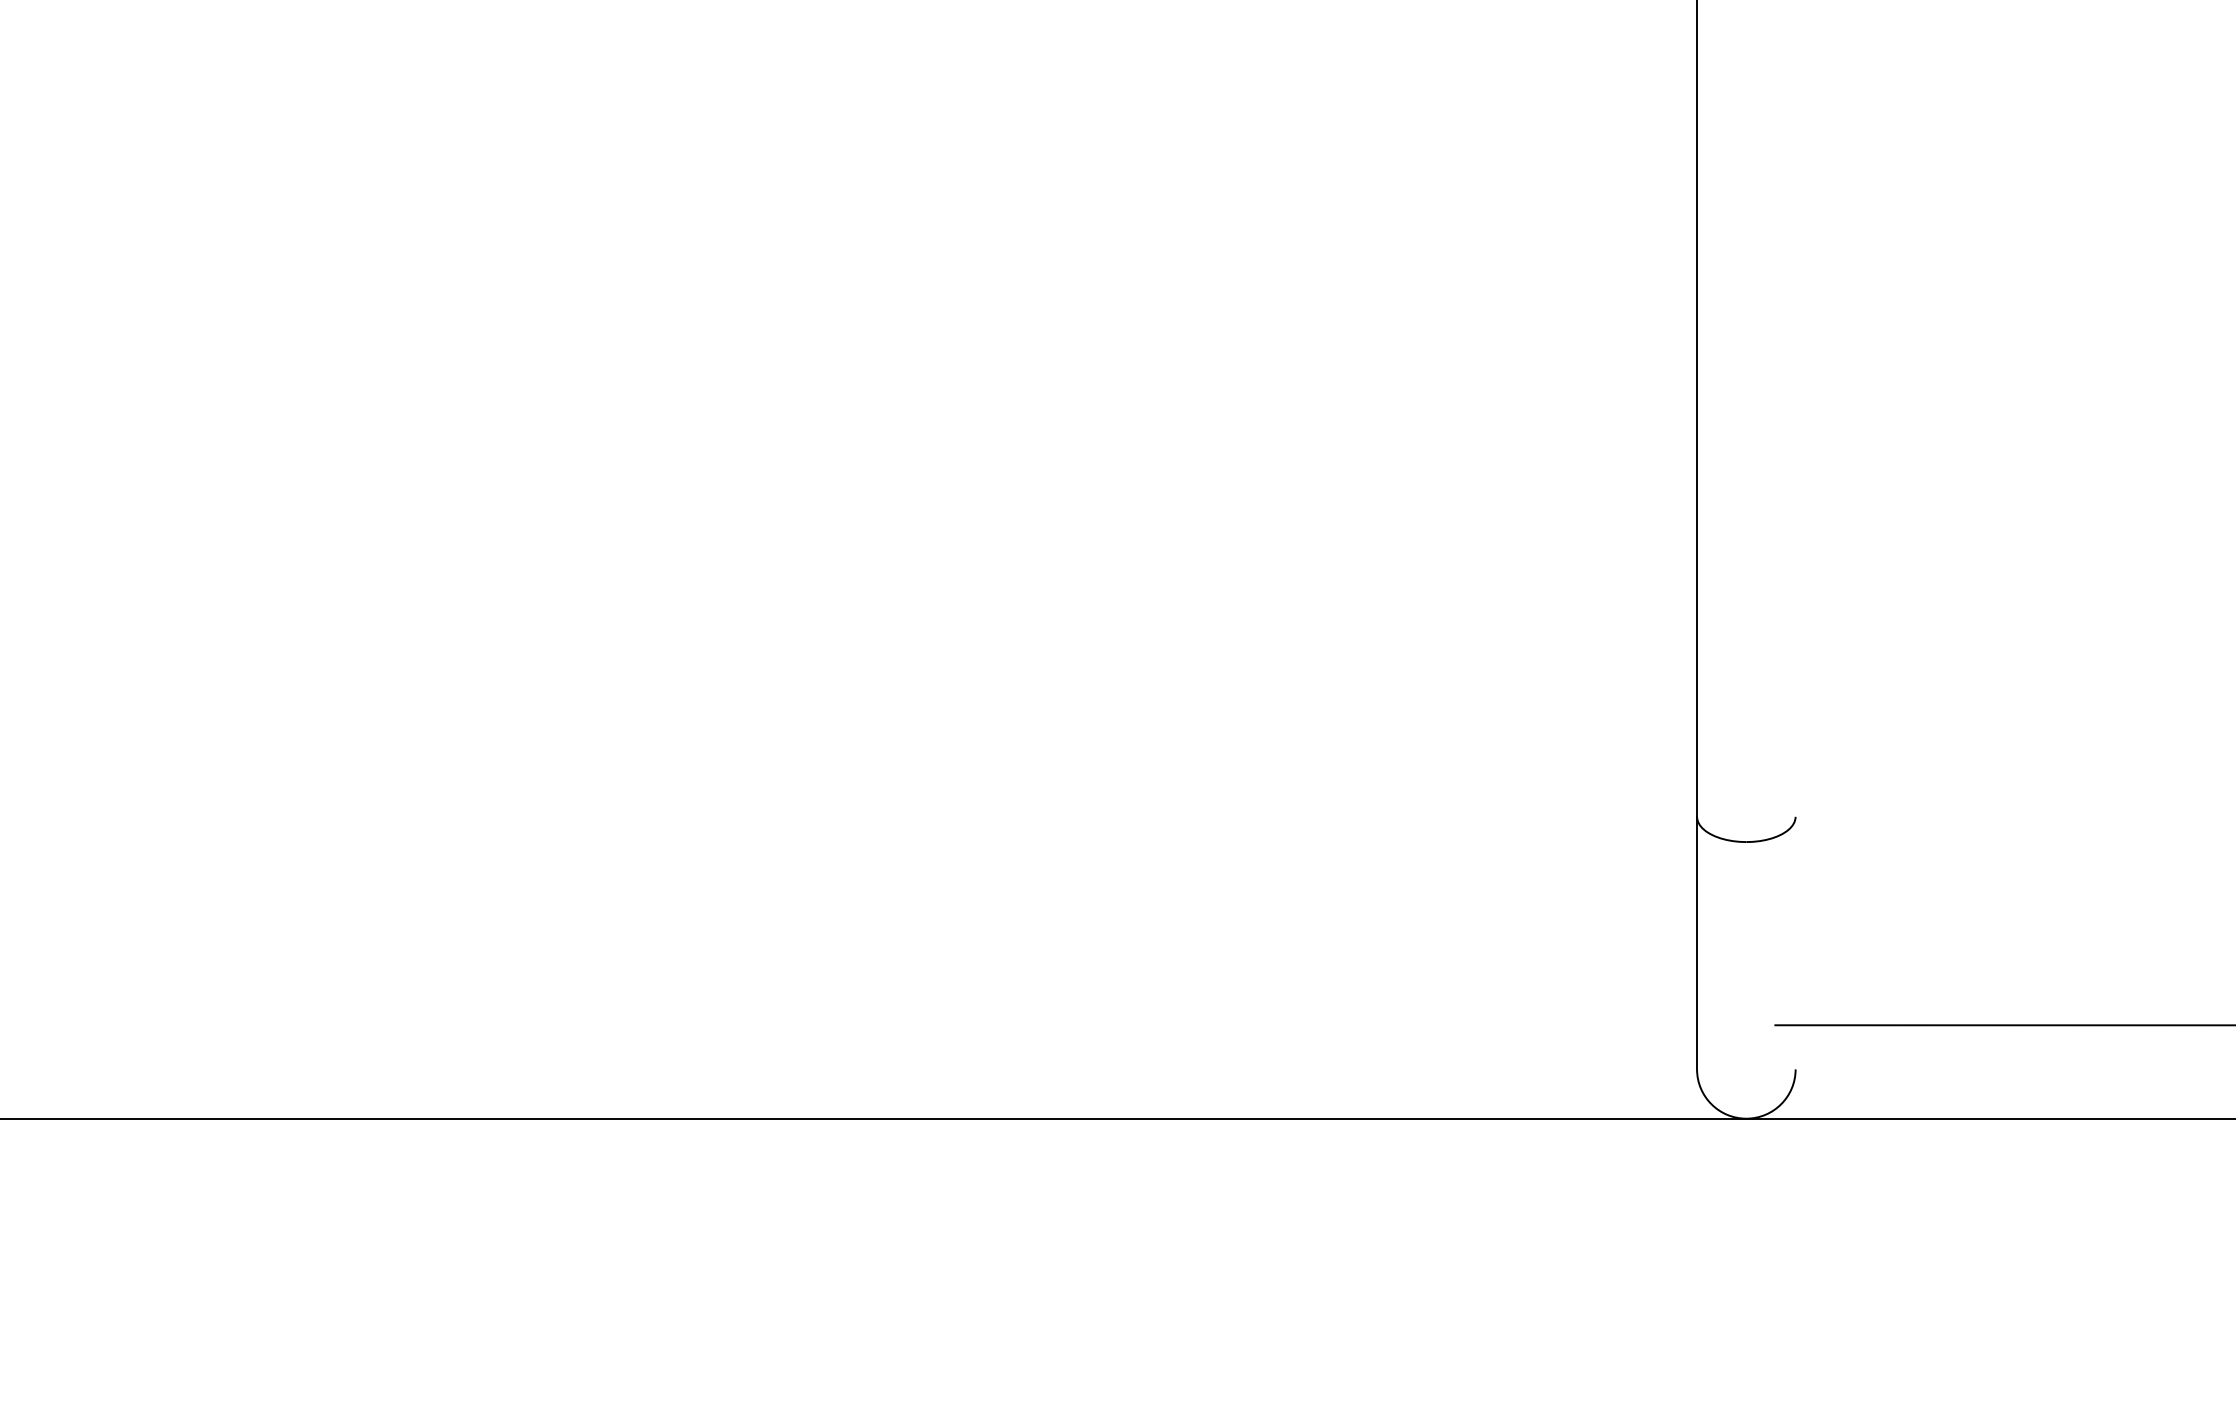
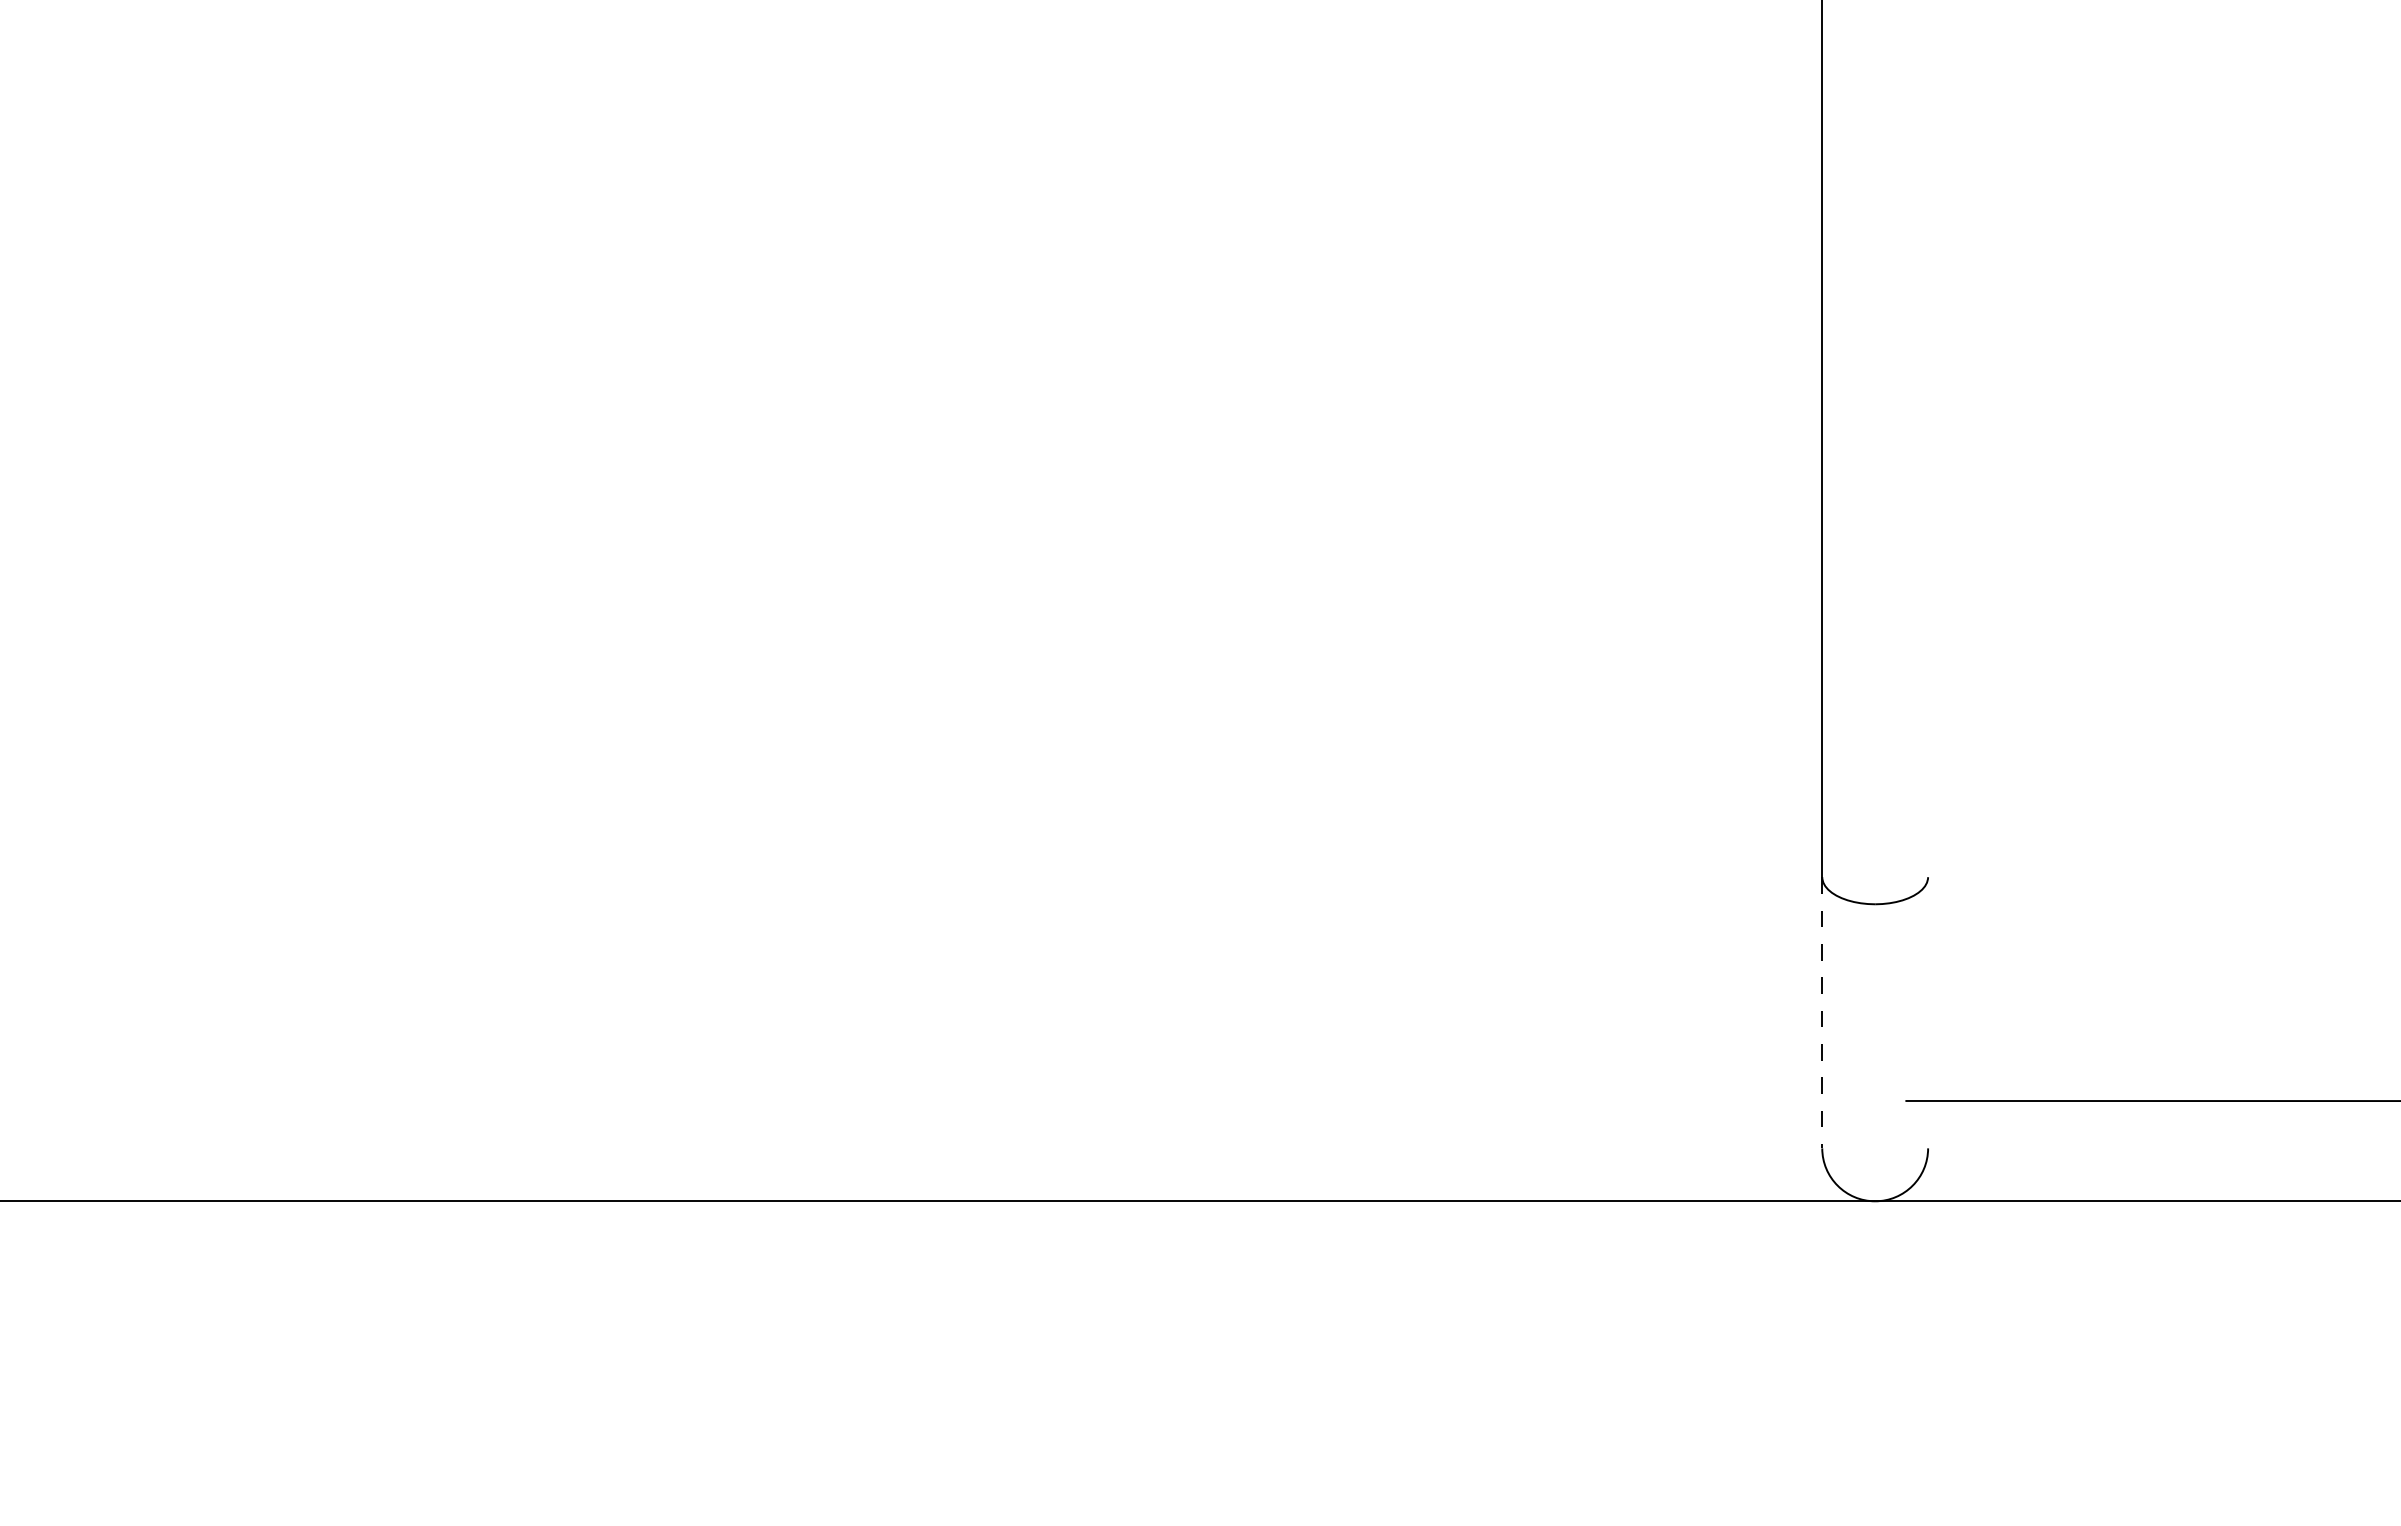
line: (1697, 942) -> (1822, 1012), solid -> dashed

